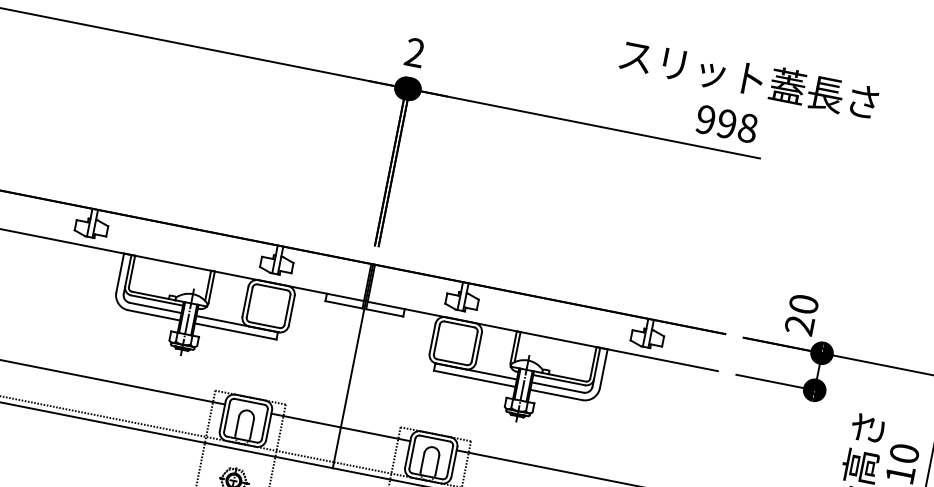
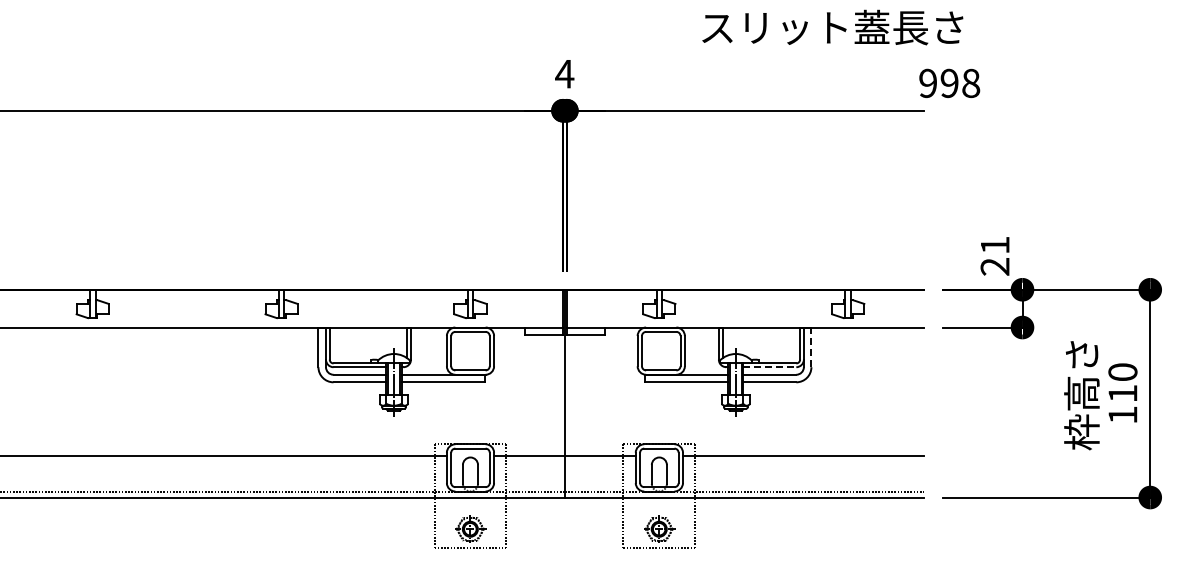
text: (414, 52) -> (564, 73), 2 -> 4
text: (749, 78) -> (832, 27), moved
text: (726, 123) -> (949, 82), moved
text: (803, 303) -> (994, 244), 20 -> 21
line: (603, 368) -> (811, 347), solid -> dashed
line: (559, 380) -> (770, 367), solid -> dashed

